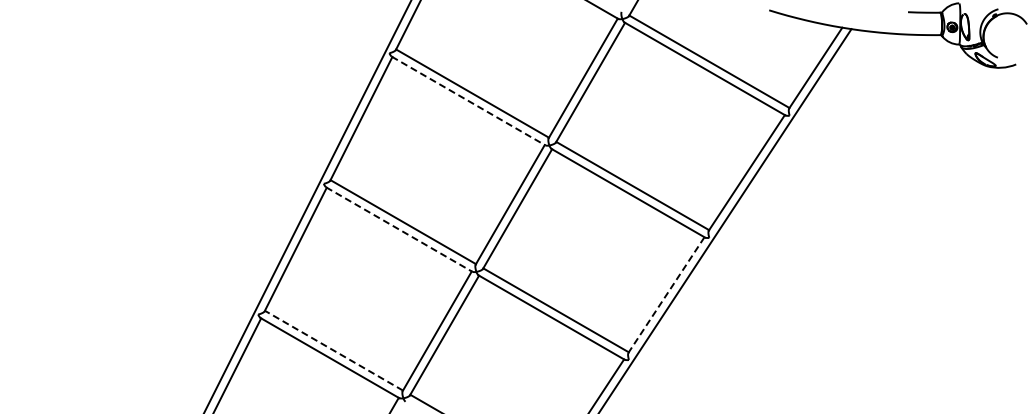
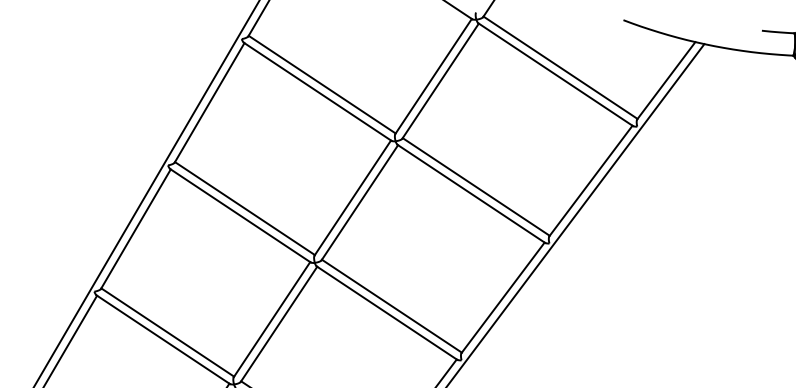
line: (468, 101) -> (317, 92), dashed -> solid
line: (399, 229) -> (240, 215), dashed -> solid
line: (666, 295) -> (503, 298), dashed -> solid
line: (333, 350) -> (167, 332), dashed -> solid

